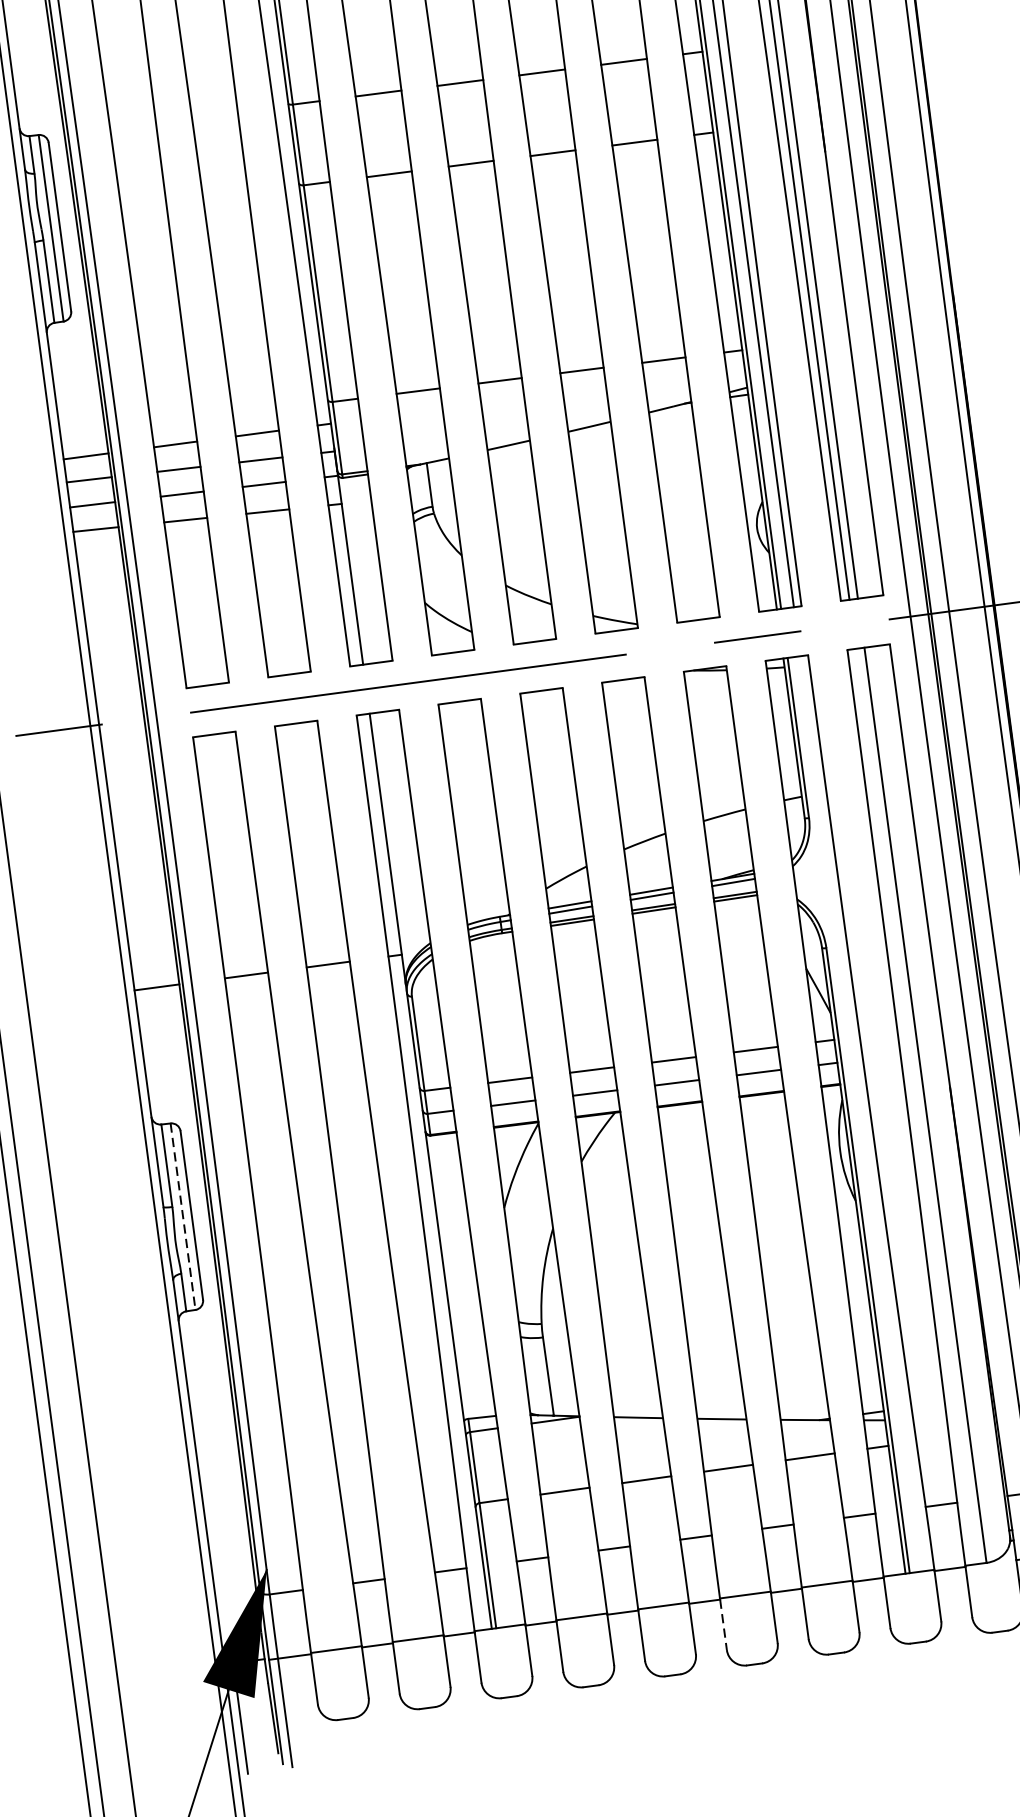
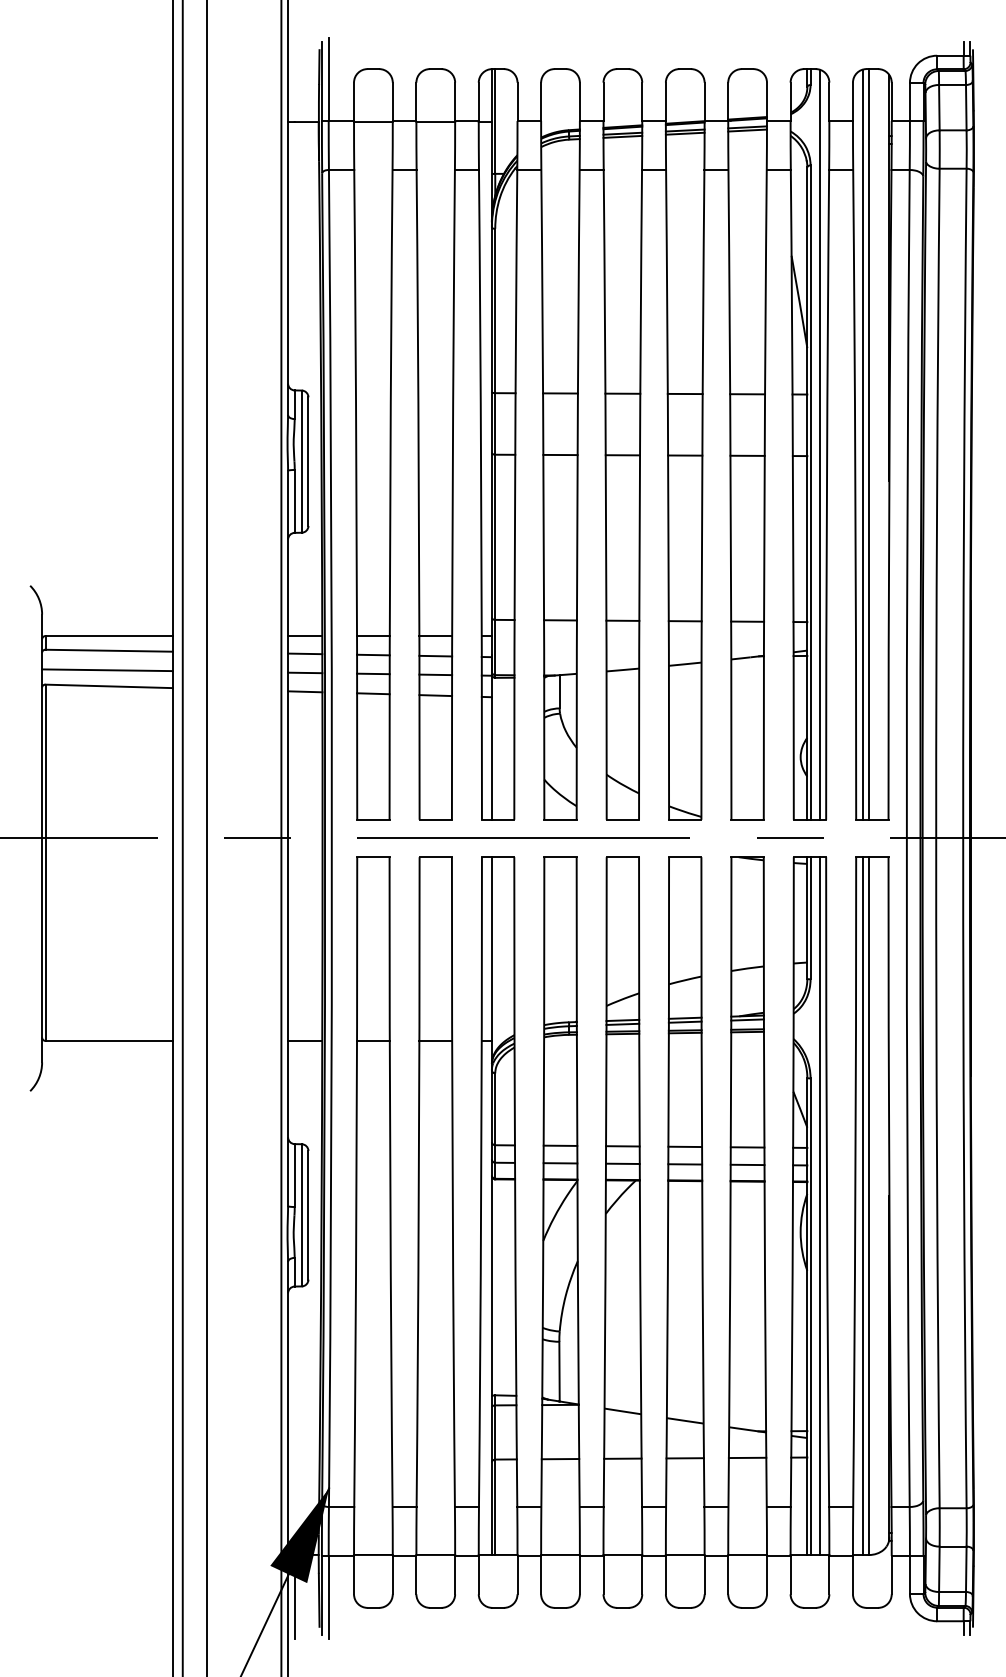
line: (916, 1106) -> (862, 1206), added
line: (861, 1114) -> (820, 1206), added
line: (182, 1216) -> (301, 1215), dashed -> solid
line: (723, 1625) -> (665, 1575), dashed -> solid

